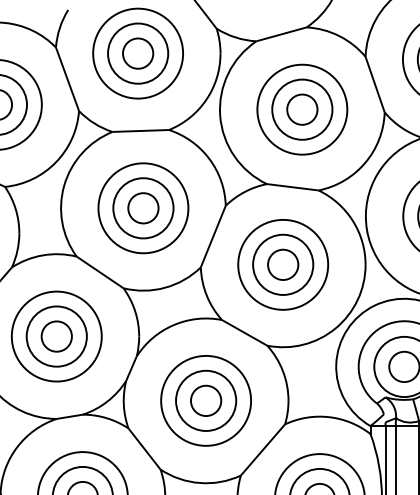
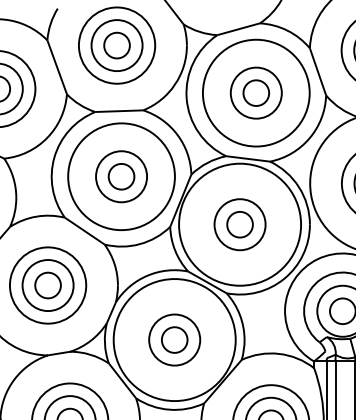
circle: (302, 110) -> (256, 93), size x1.4
circle: (143, 207) -> (121, 176), size x1.4
circle: (282, 264) -> (239, 224), size x1.6
circle: (205, 400) -> (174, 339), size x1.6

